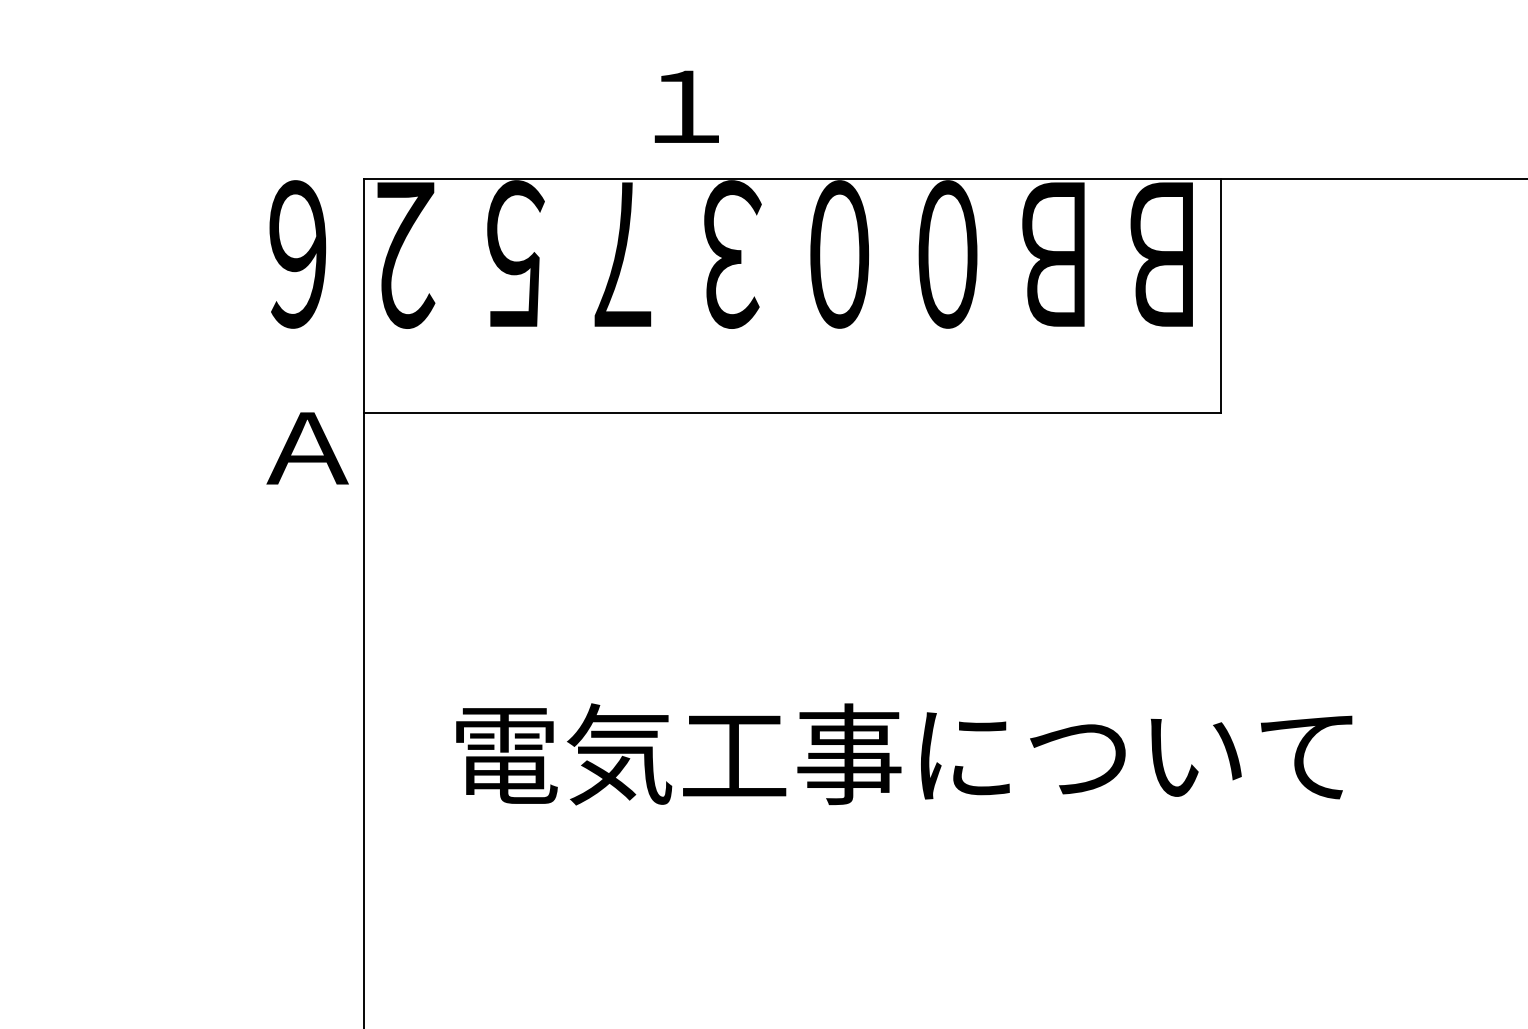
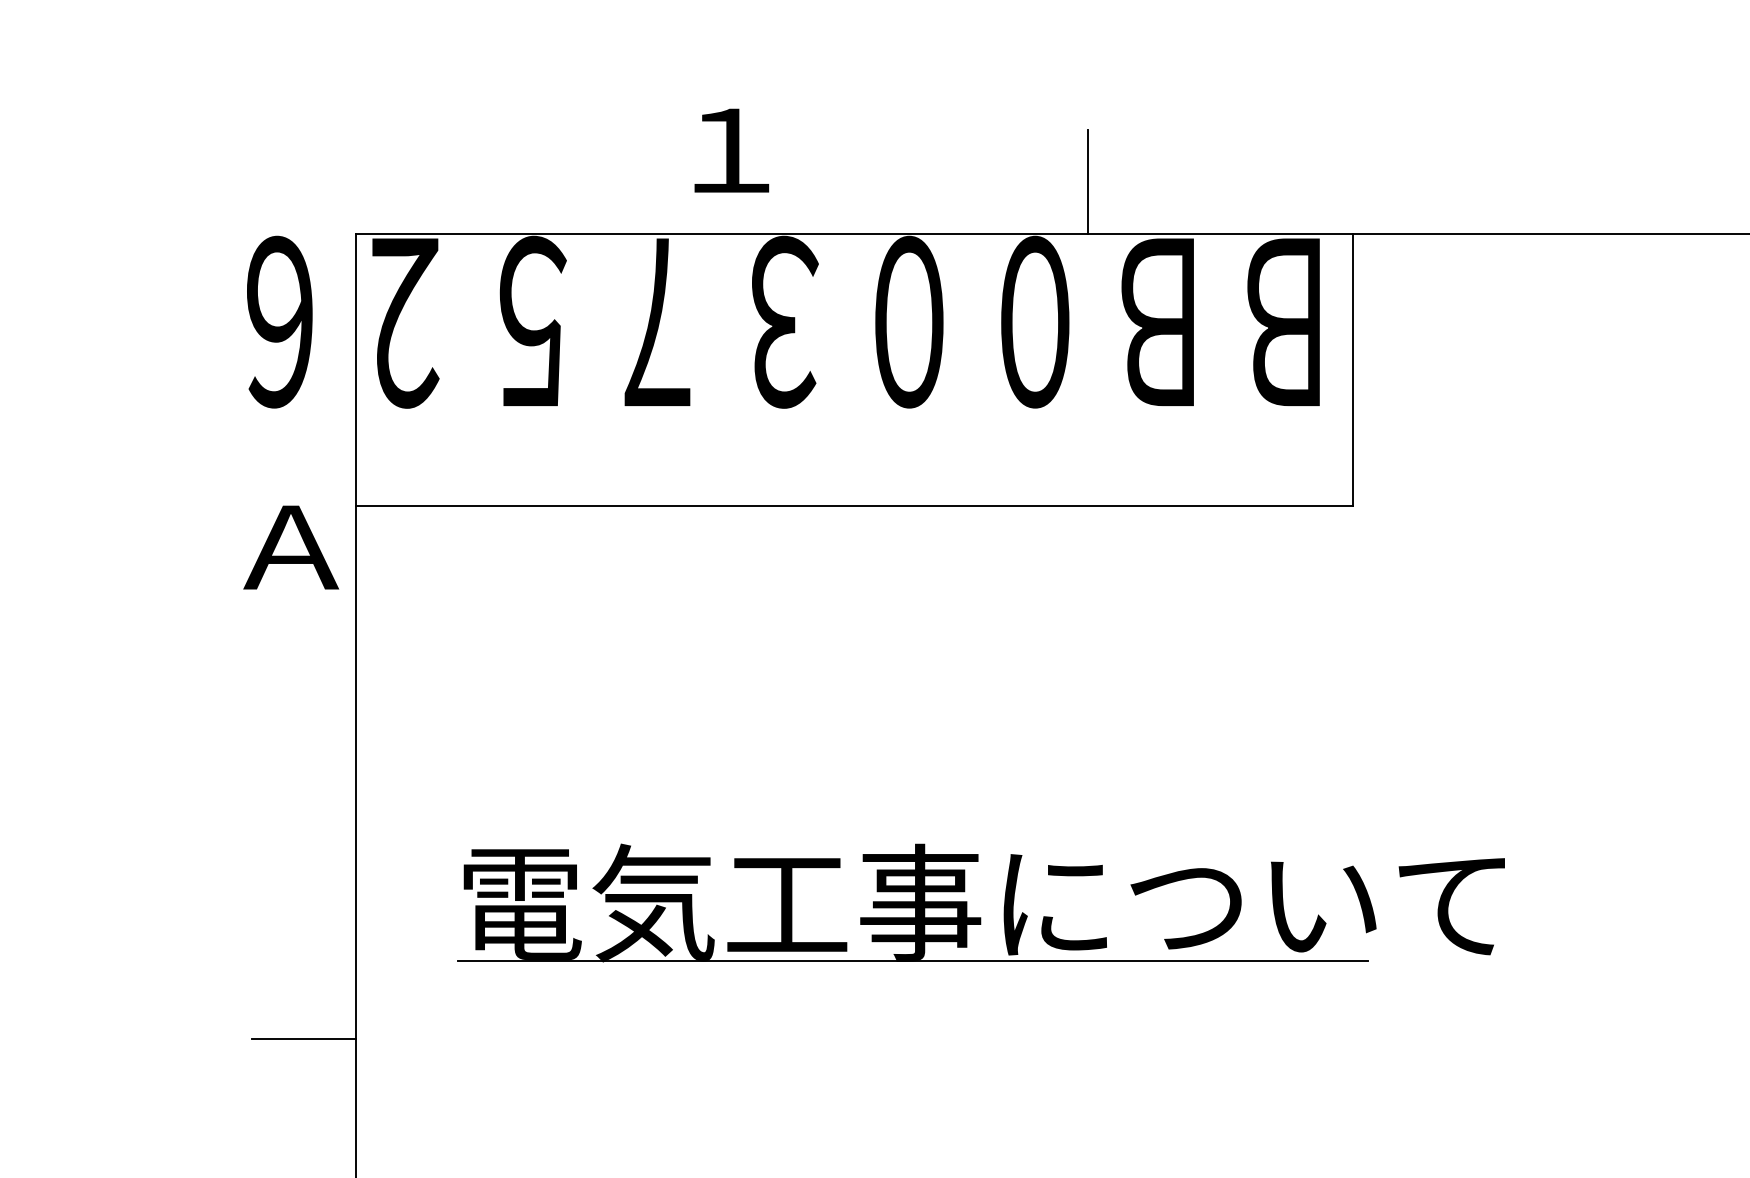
line: (993, 133) -> (1088, 181), added
line: (842, 804) -> (912, 961), added
line: (318, 871) -> (303, 1039), added

